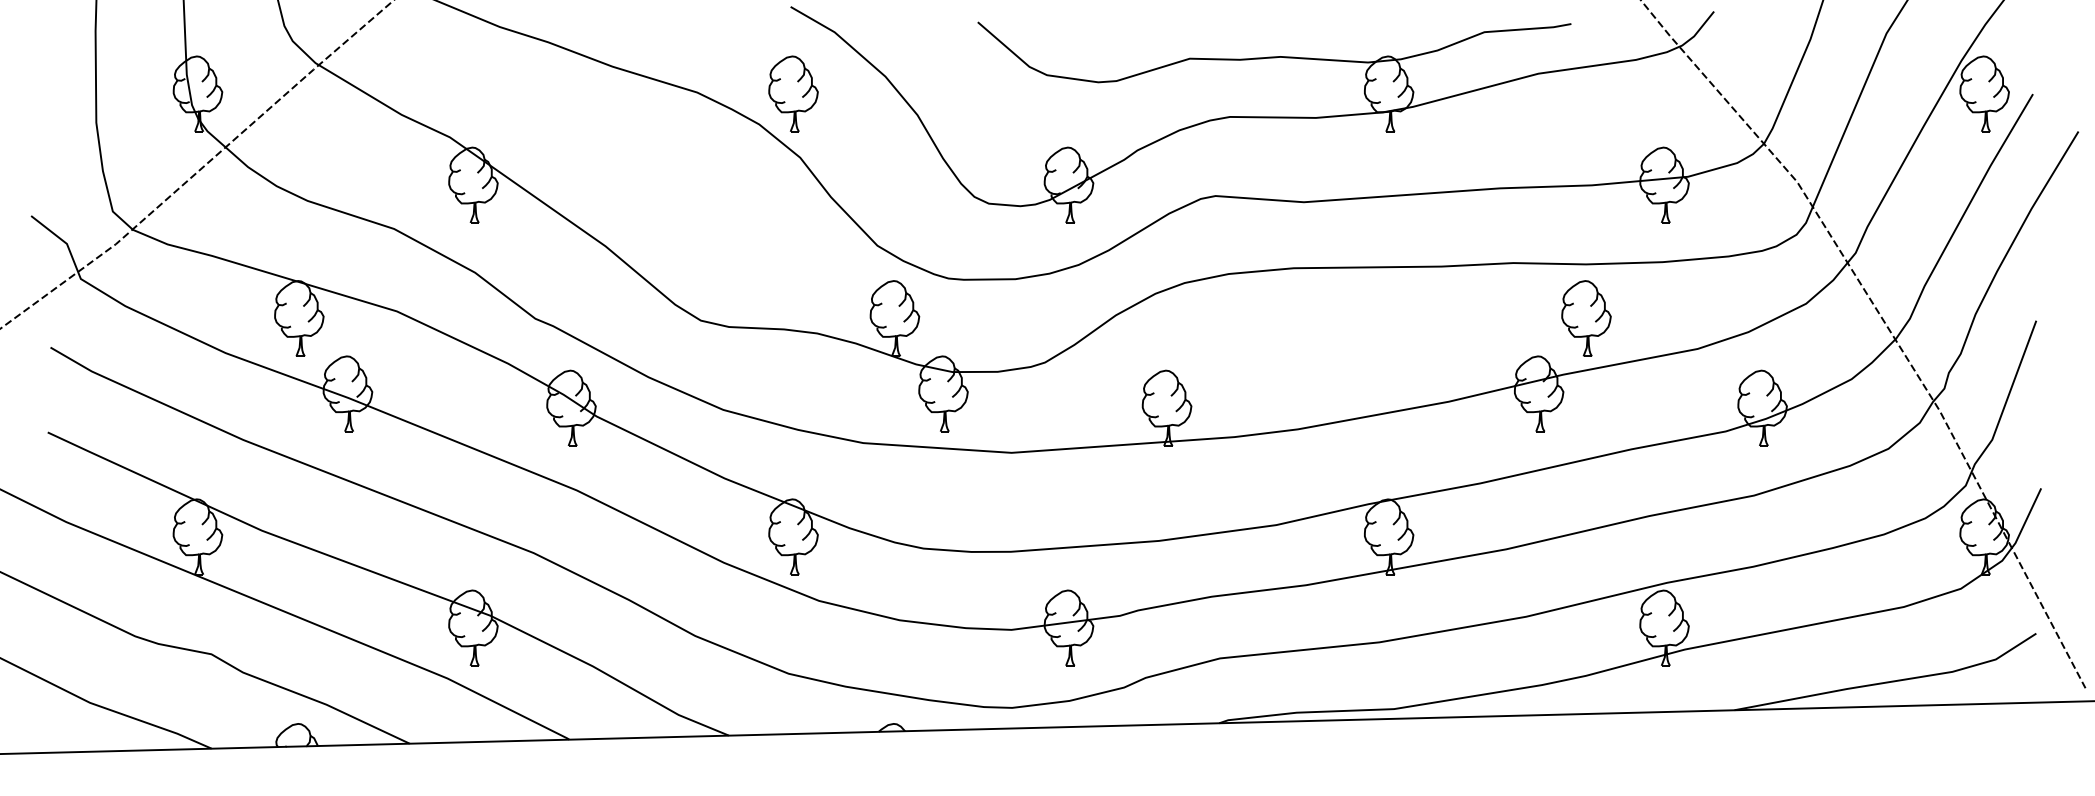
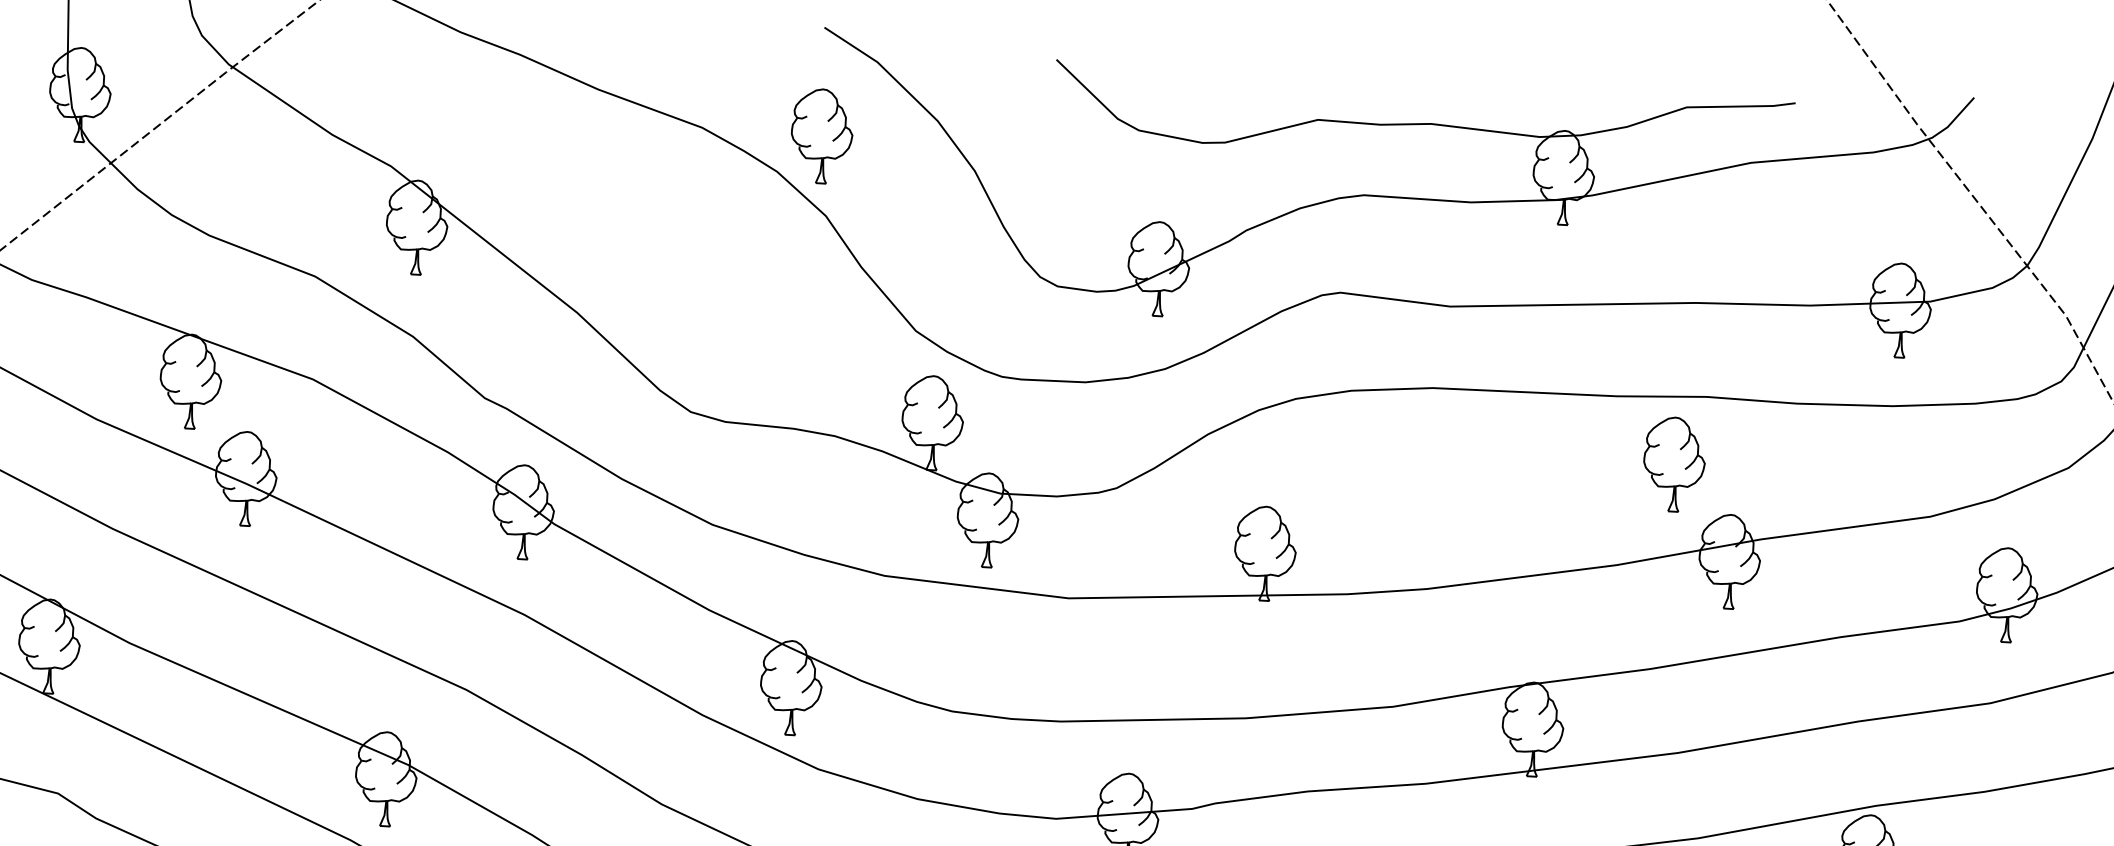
part: (1586, 318) -> (1674, 464), moved

